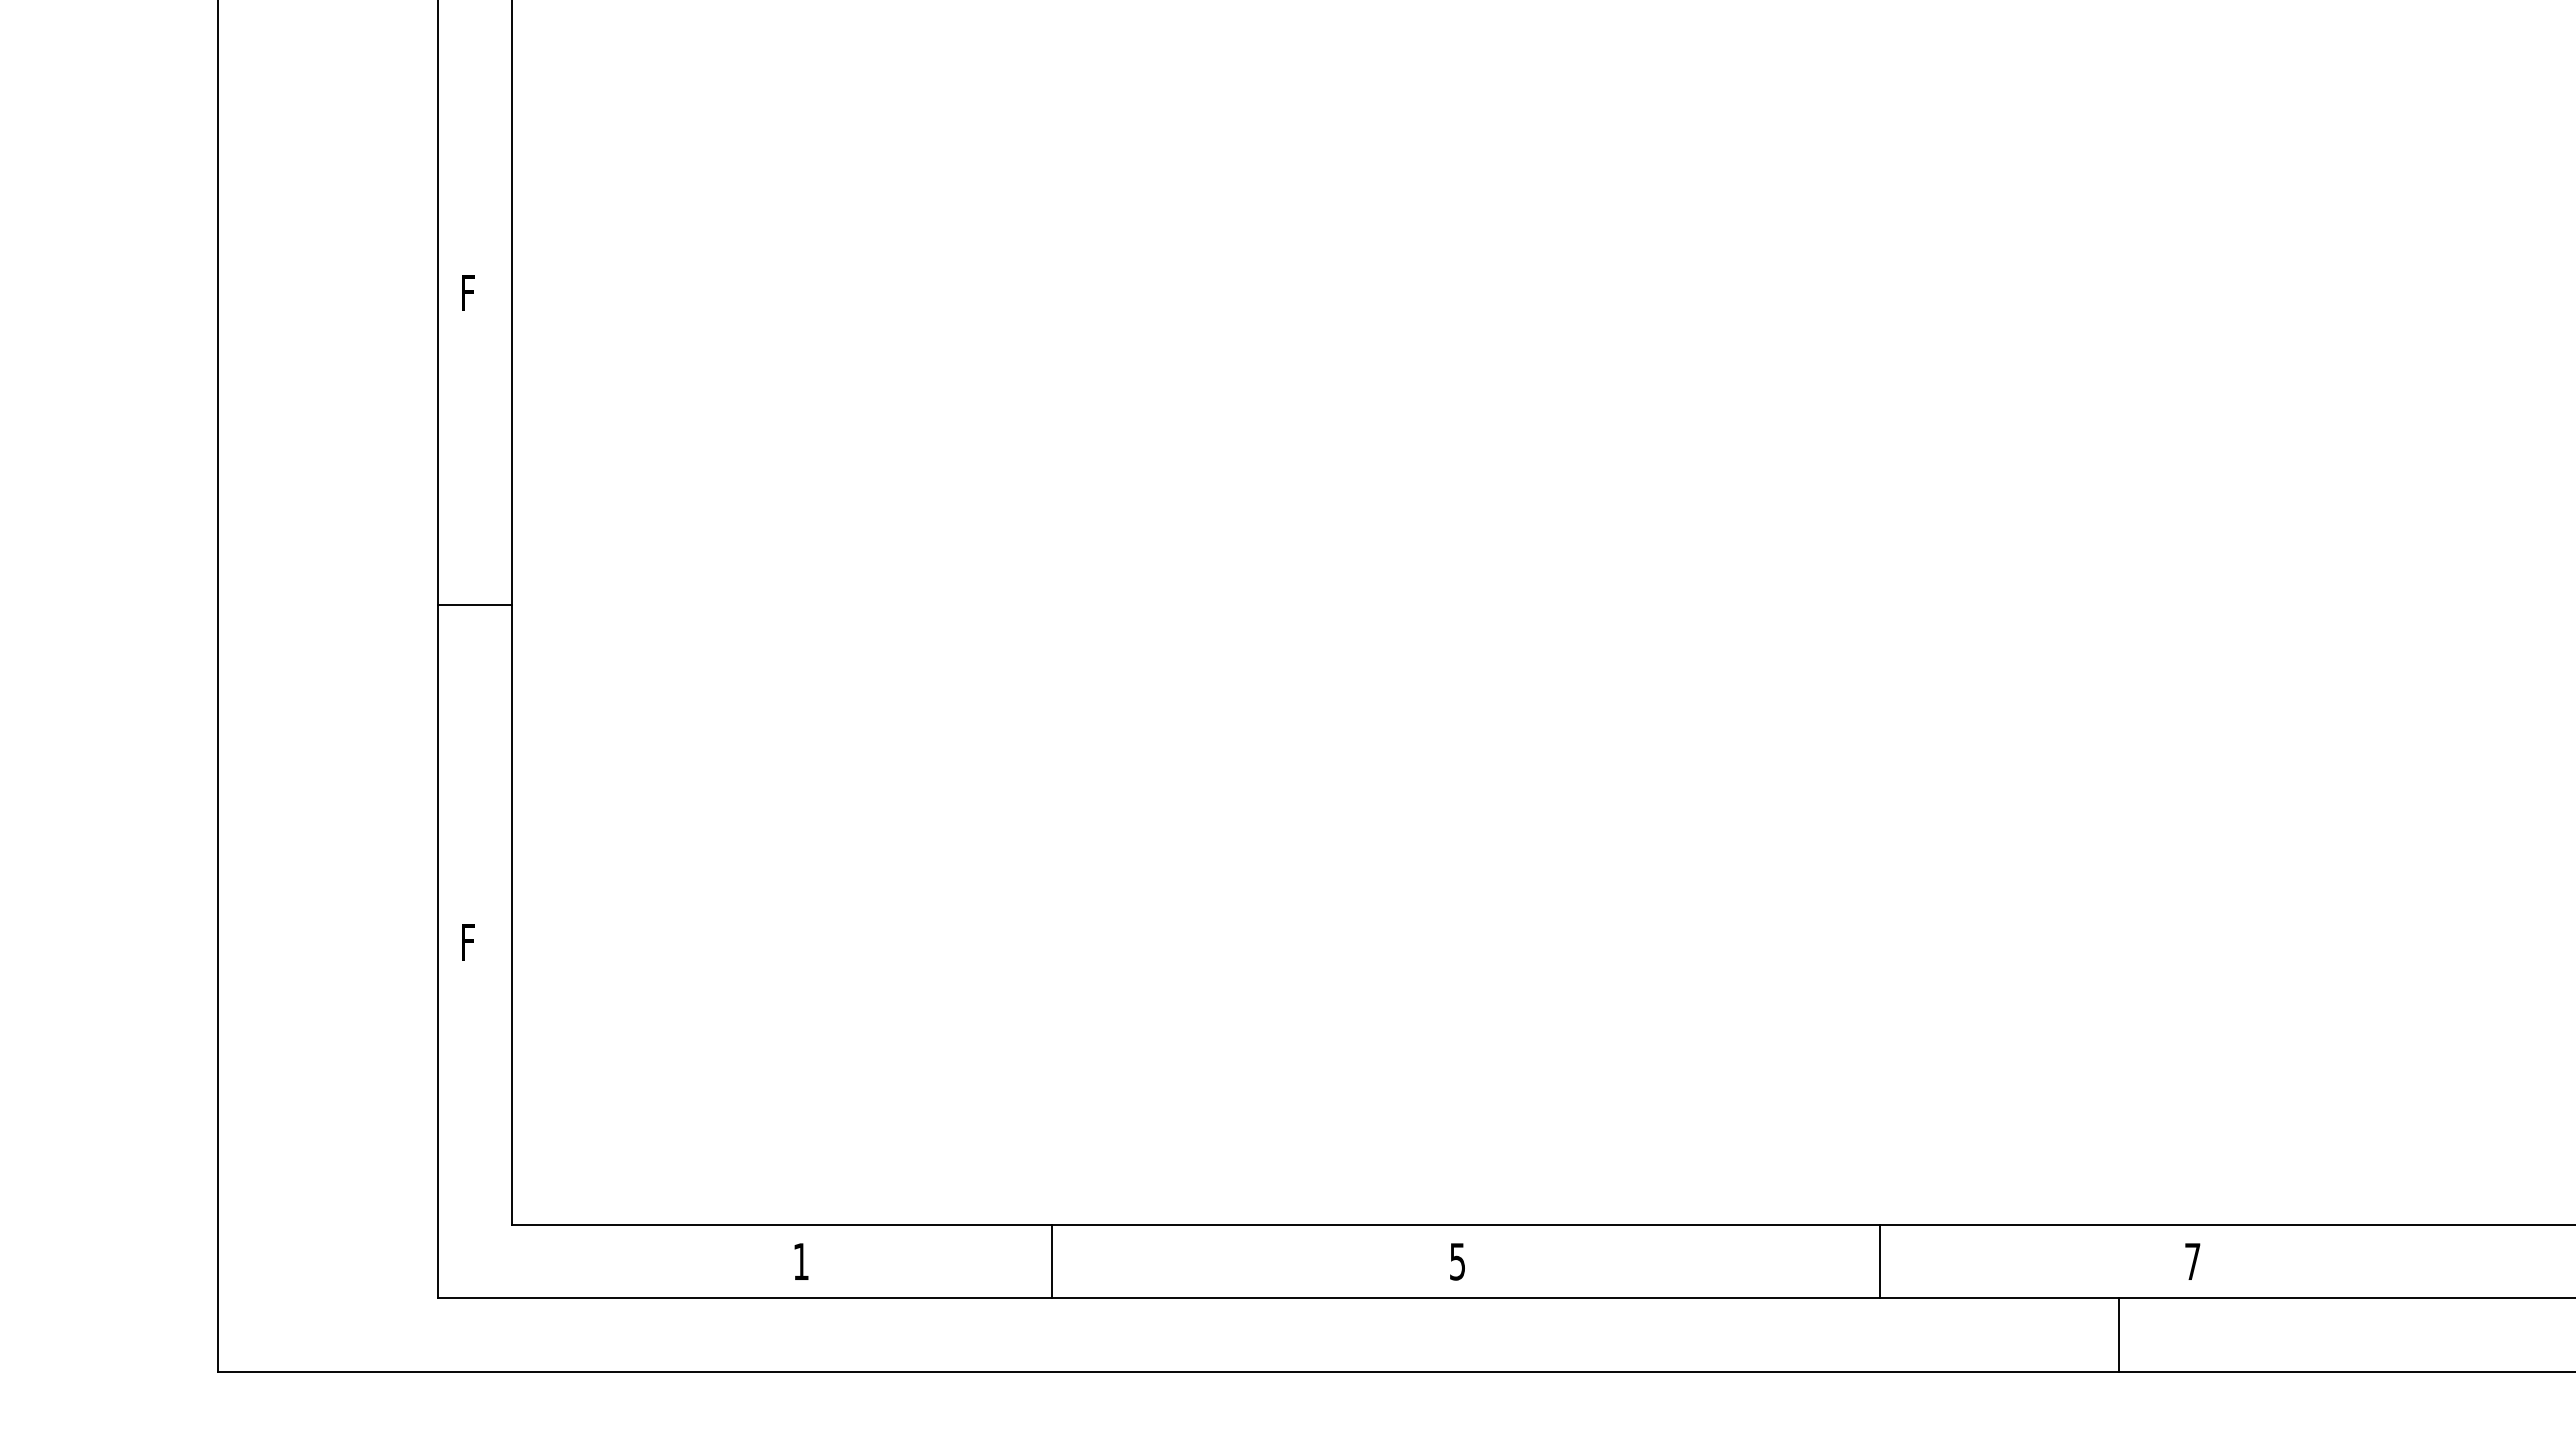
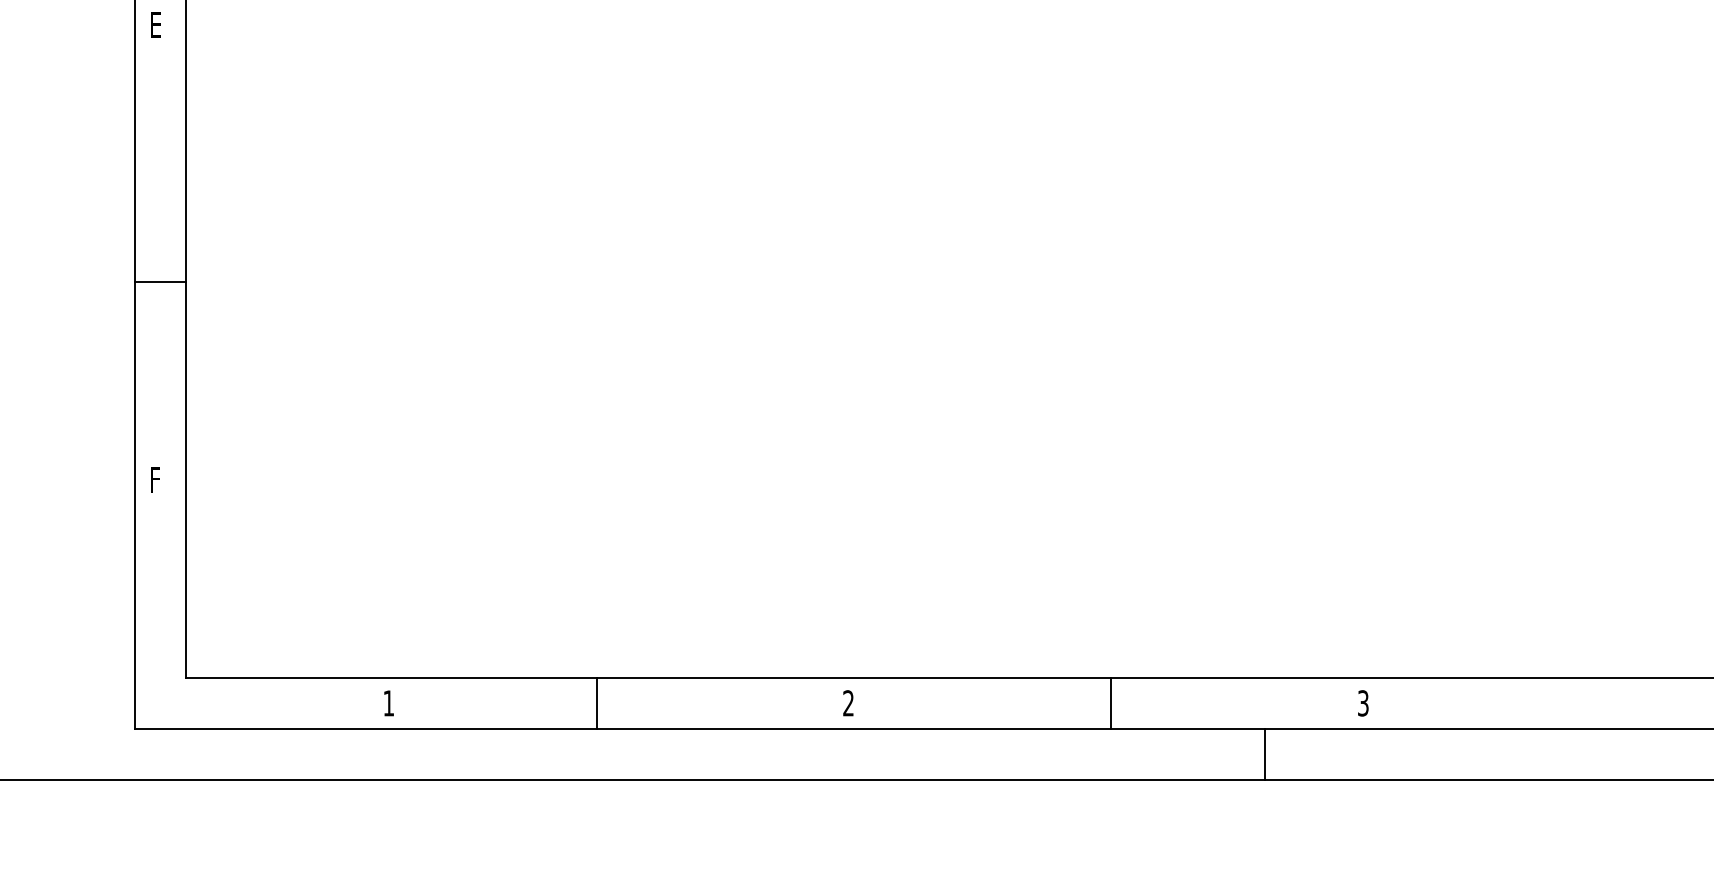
text: (470, 292) -> (157, 24), F -> E
line: (474, 605) -> (160, 282), moved
line: (1051, 1261) -> (597, 703), moved
text: (1457, 1261) -> (848, 703), 5 -> 2
line: (1880, 1261) -> (1111, 703), moved
text: (2192, 1261) -> (1363, 703), 7 -> 3
line: (2118, 1334) -> (1265, 754), moved

